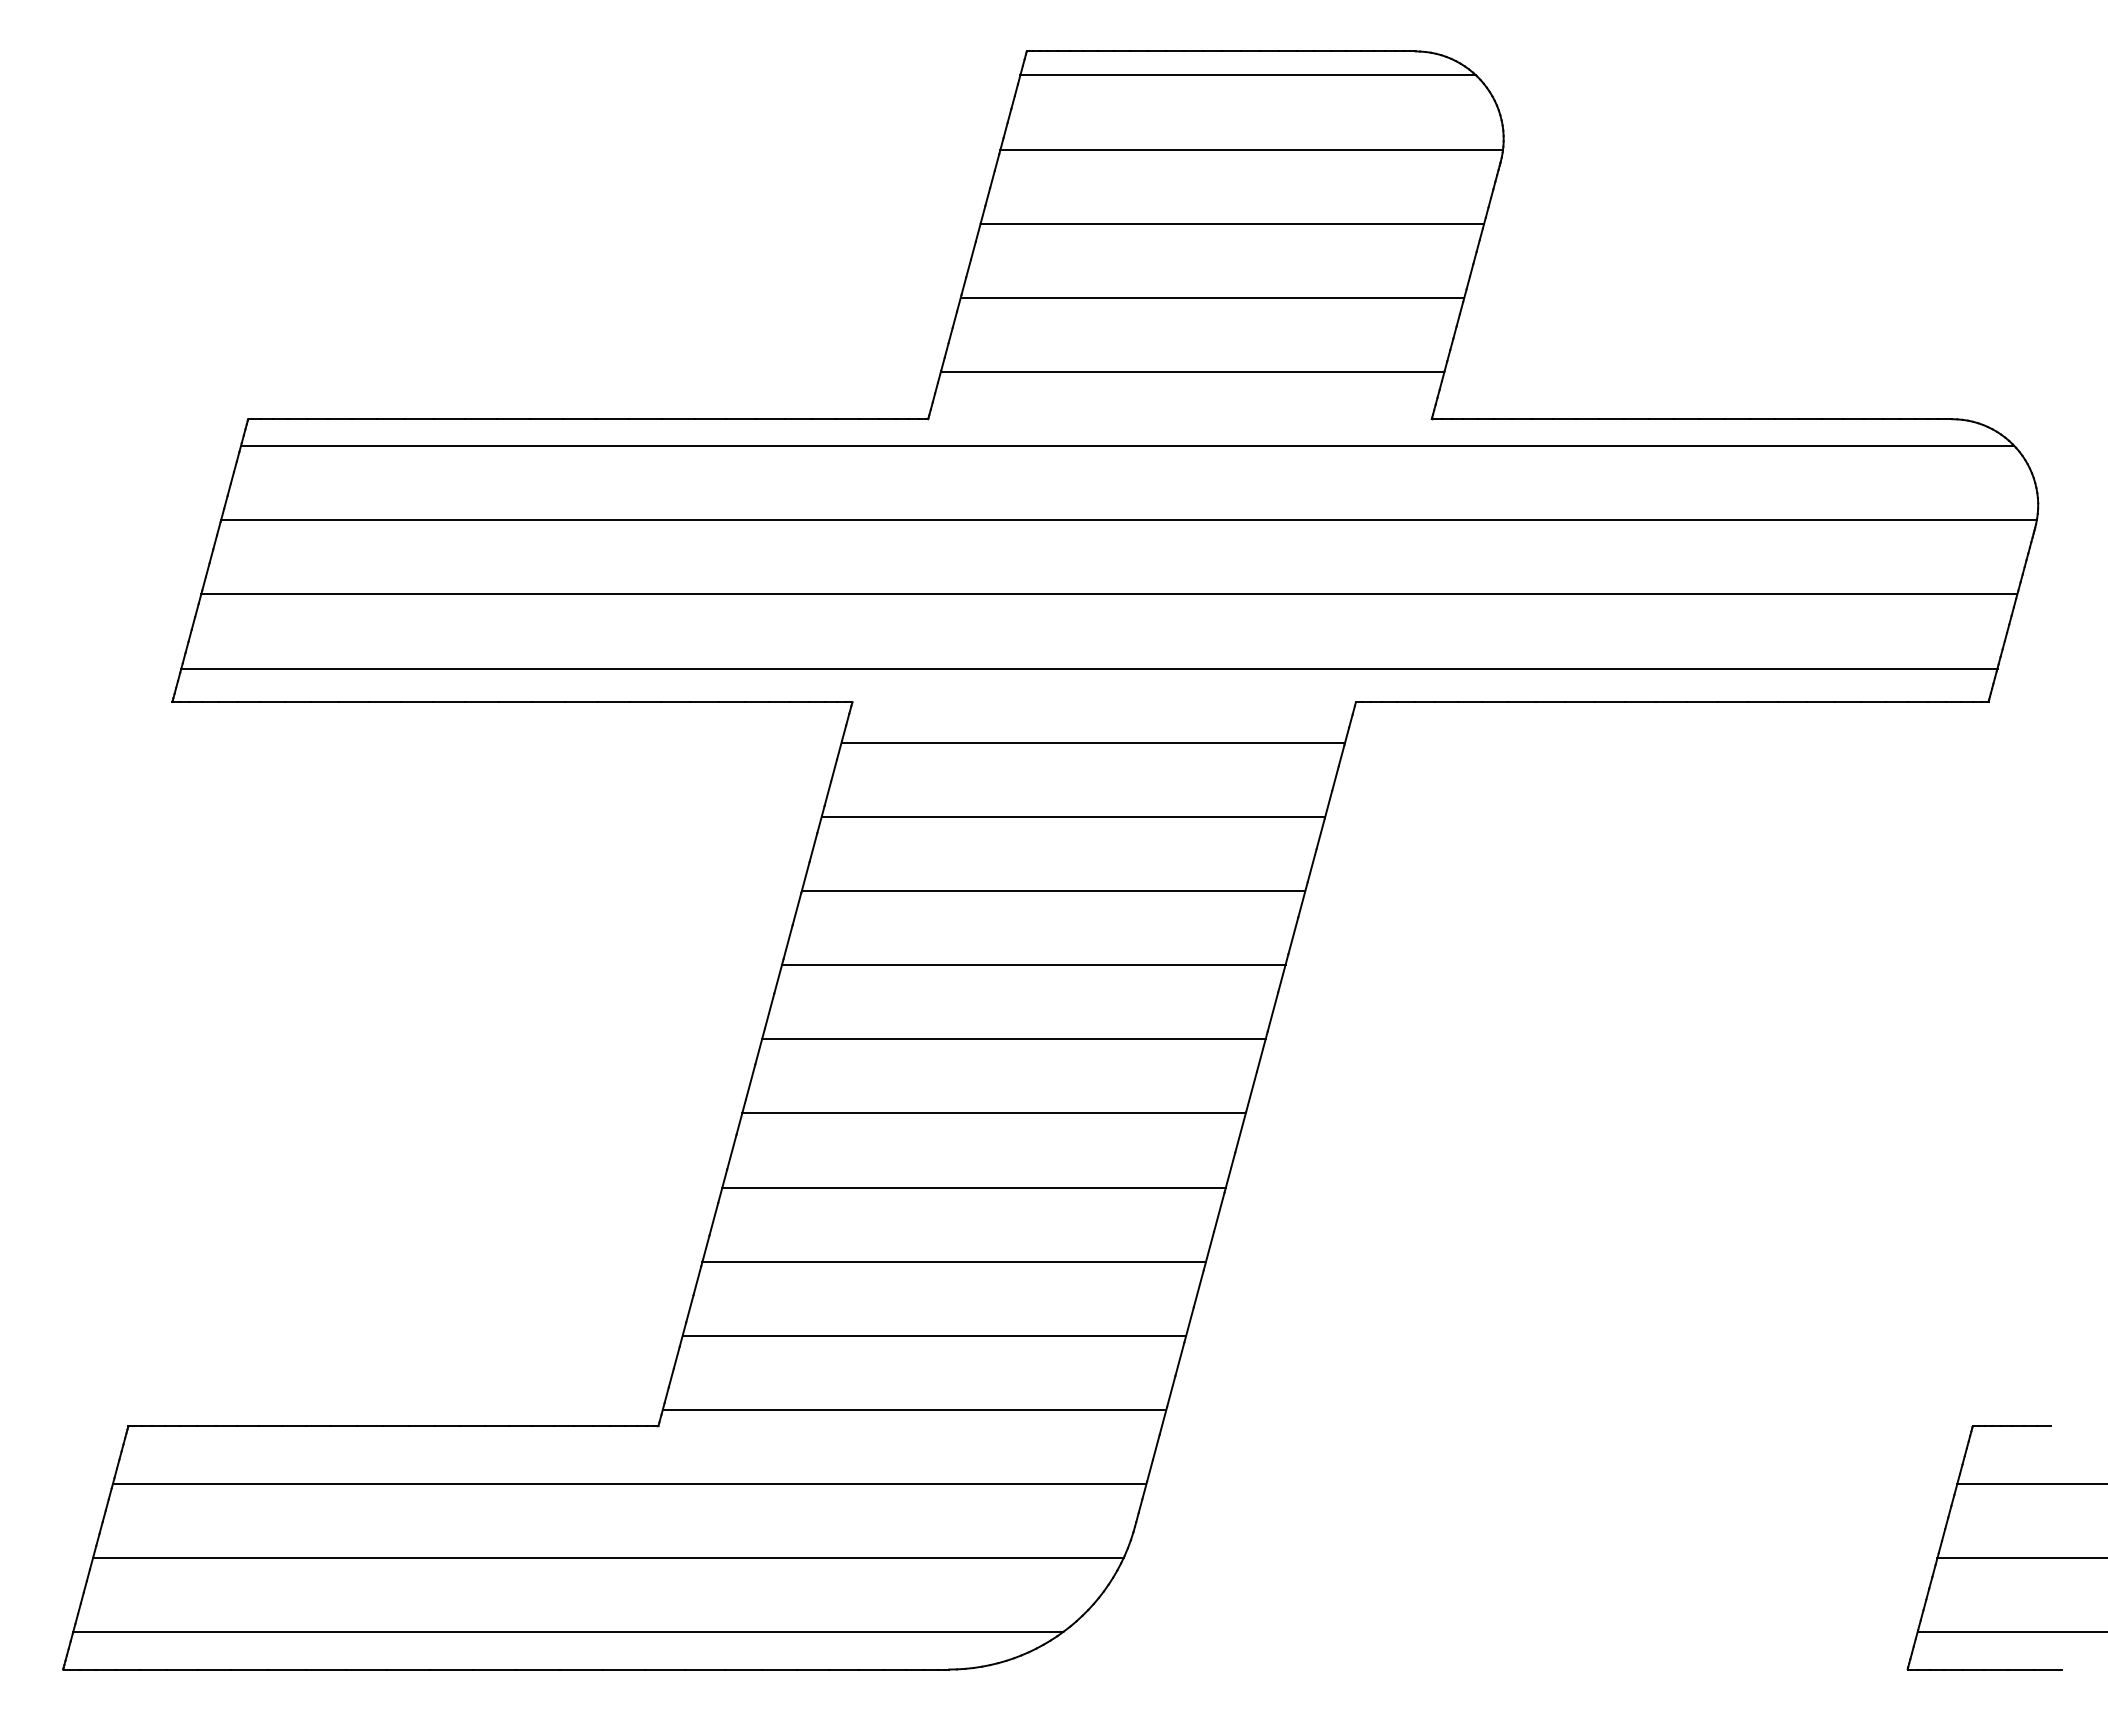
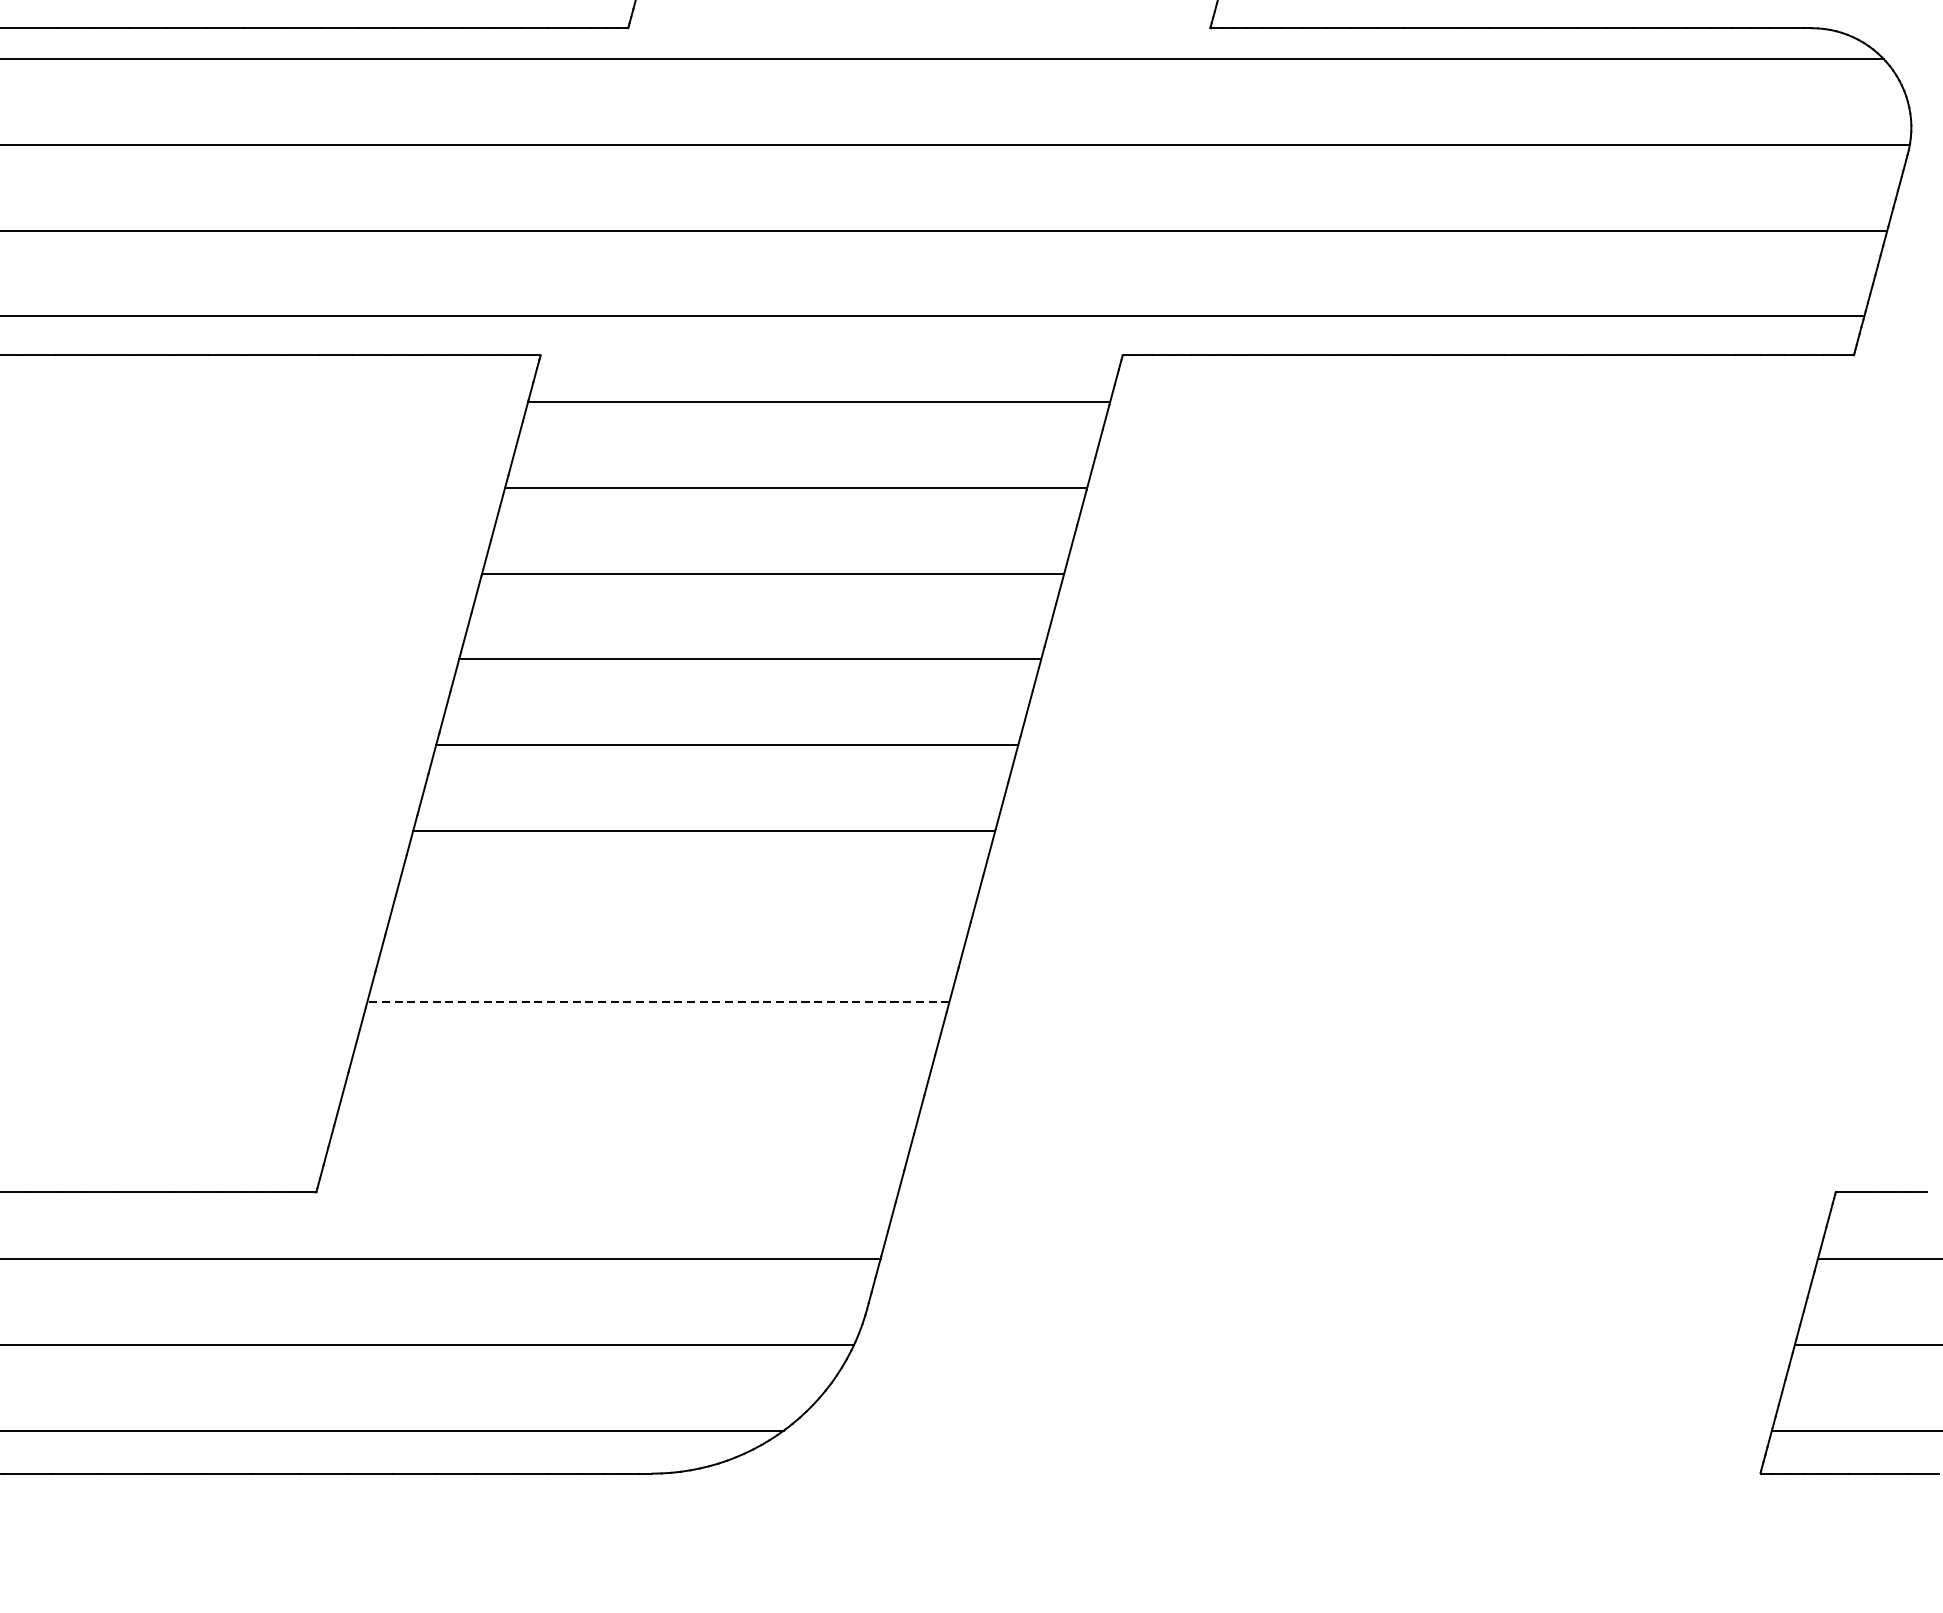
line: (973, 1187) -> (680, 916), removed
line: (954, 1261) -> (658, 1001), solid -> dashed
line: (934, 1335) -> (635, 1087), removed
line: (914, 1410) -> (612, 1174), removed

